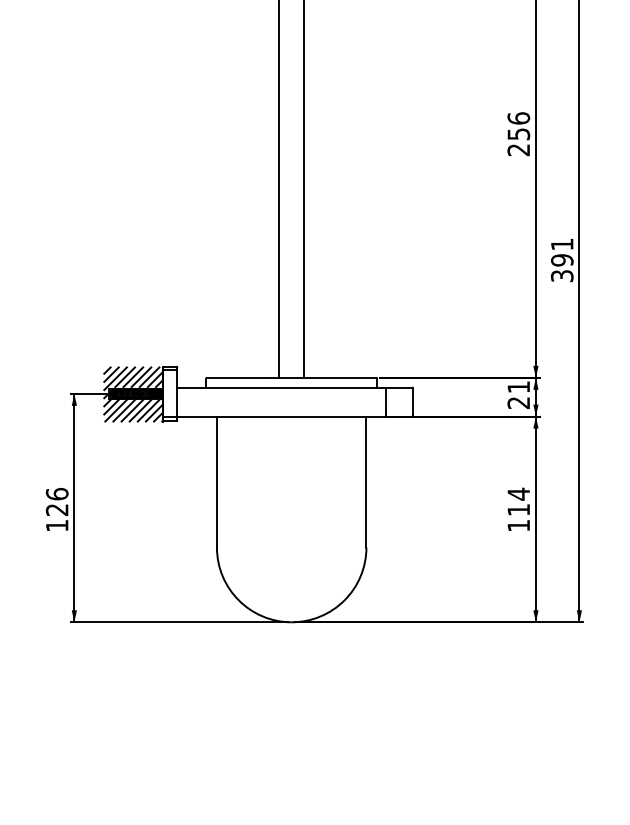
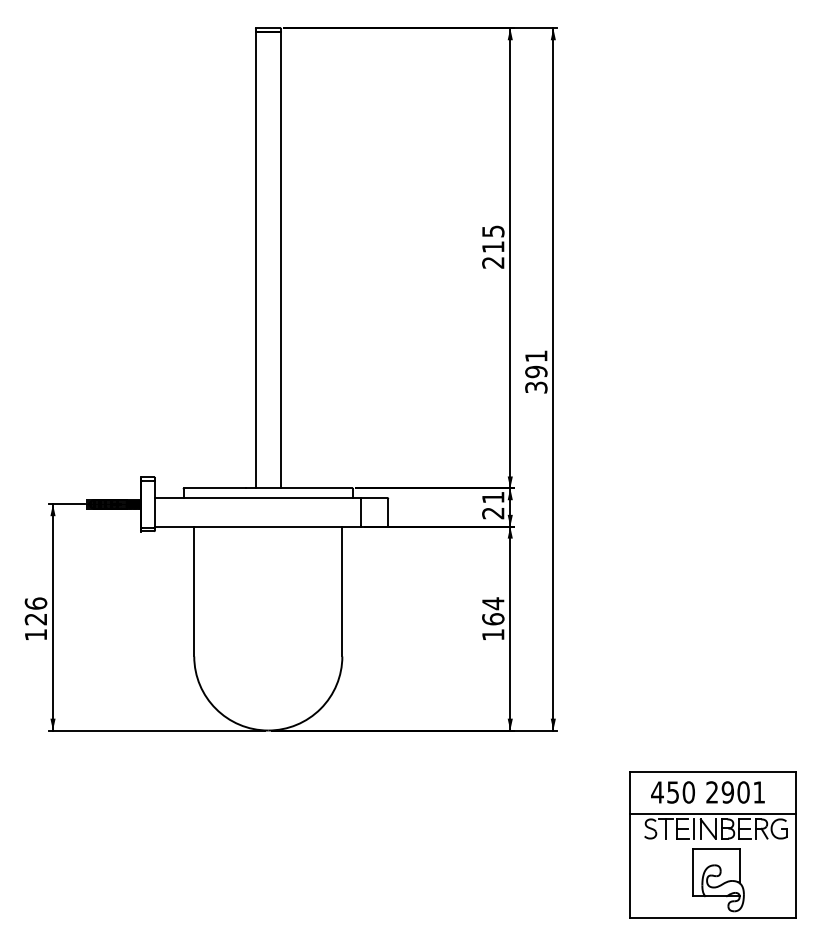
text: (519, 125) -> (493, 238), 256 -> 215
hatch: (132, 394) -> (110, 504), removed
text: (519, 510) -> (493, 619), 114 -> 164

